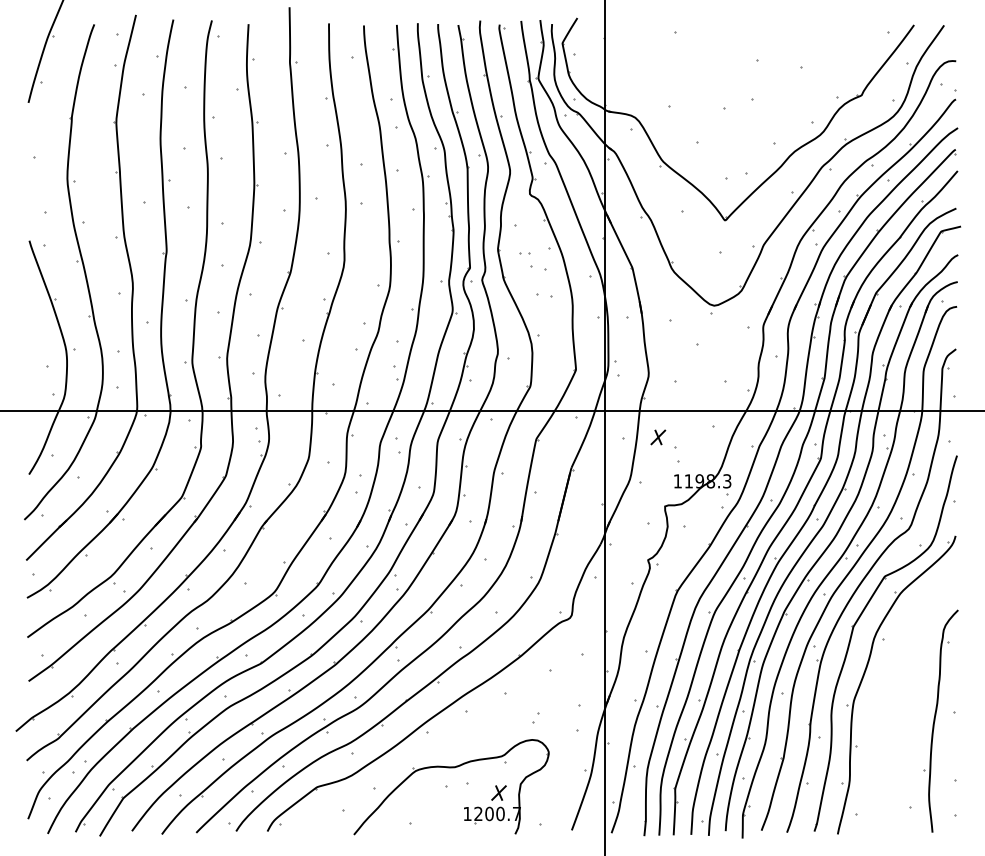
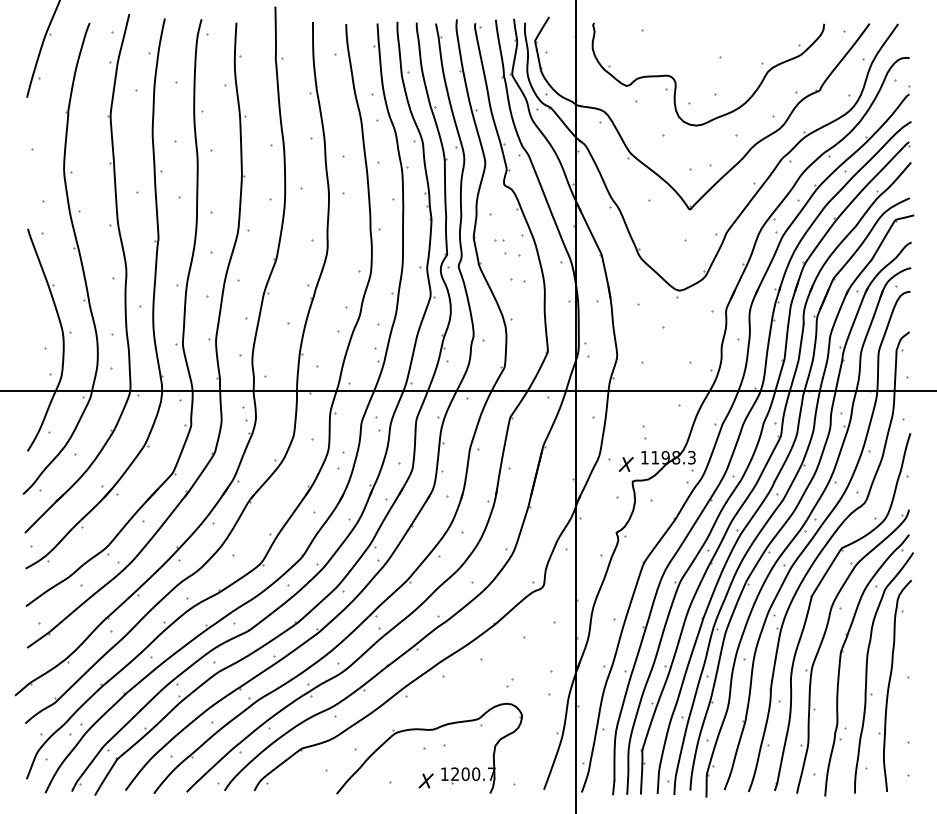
part: (711, 88) -> (676, 83), added
part: (658, 437) -> (626, 464), moved
part: (913, 699) -> (869, 665), added
part: (498, 792) -> (425, 780), moved

